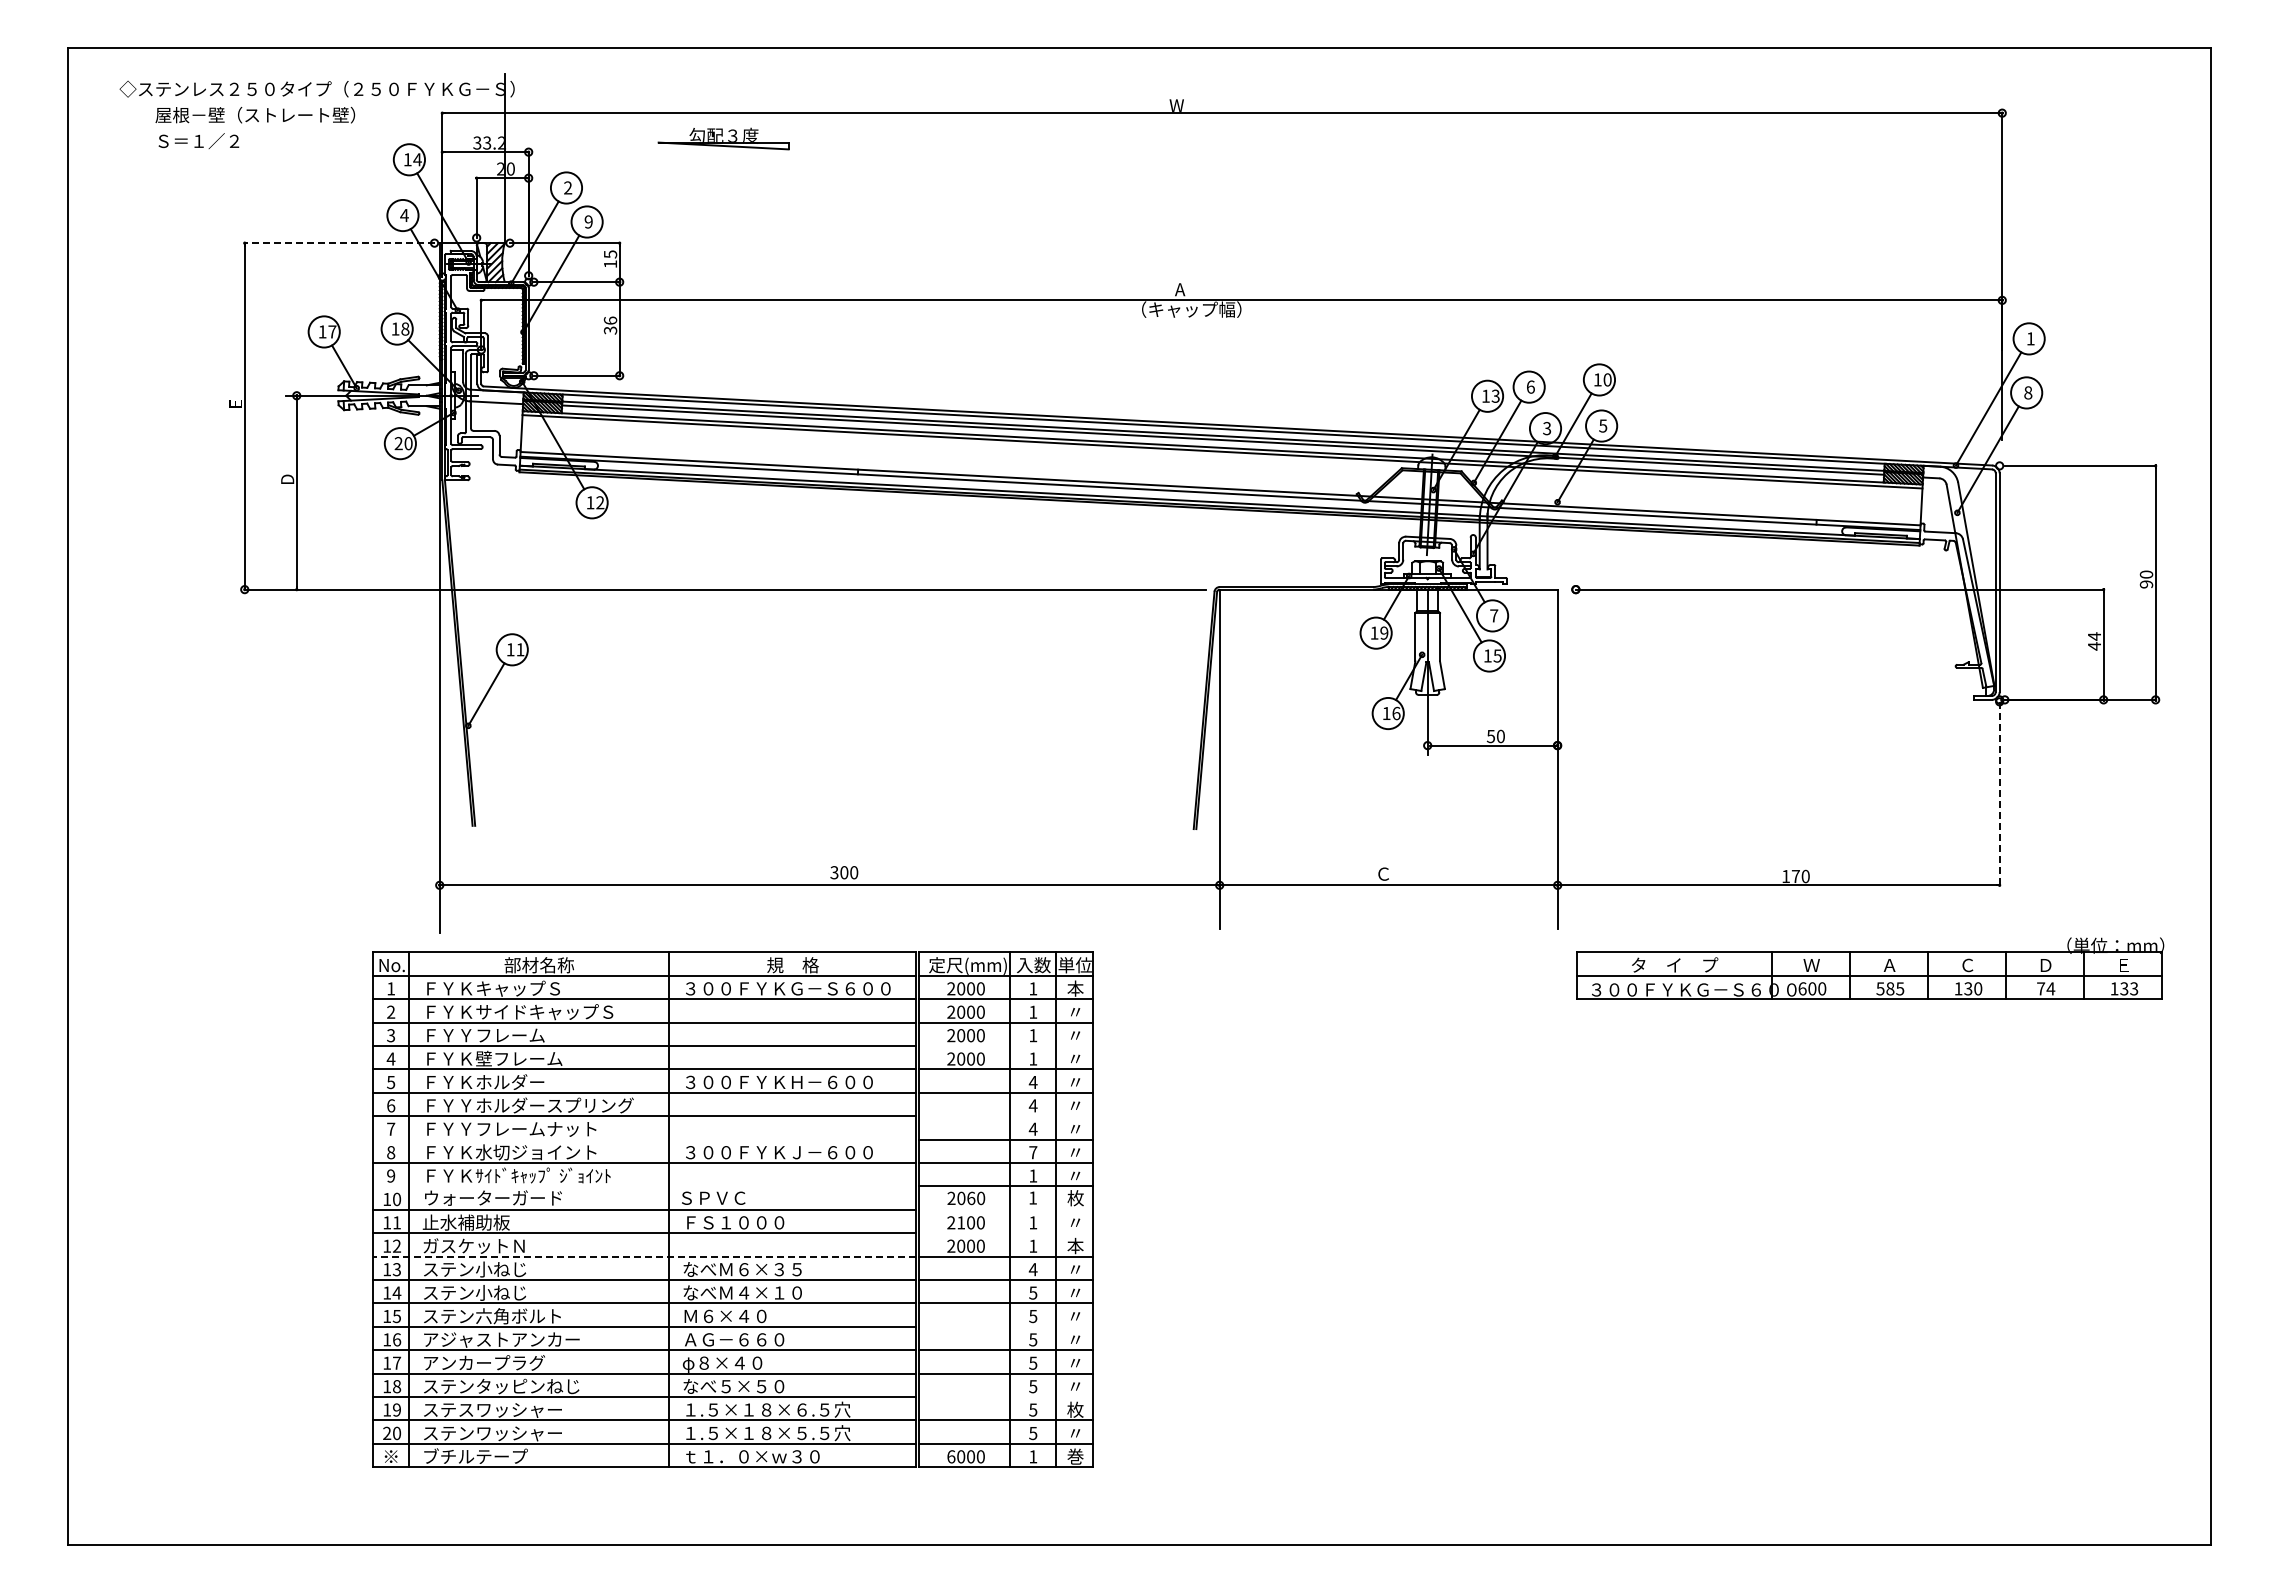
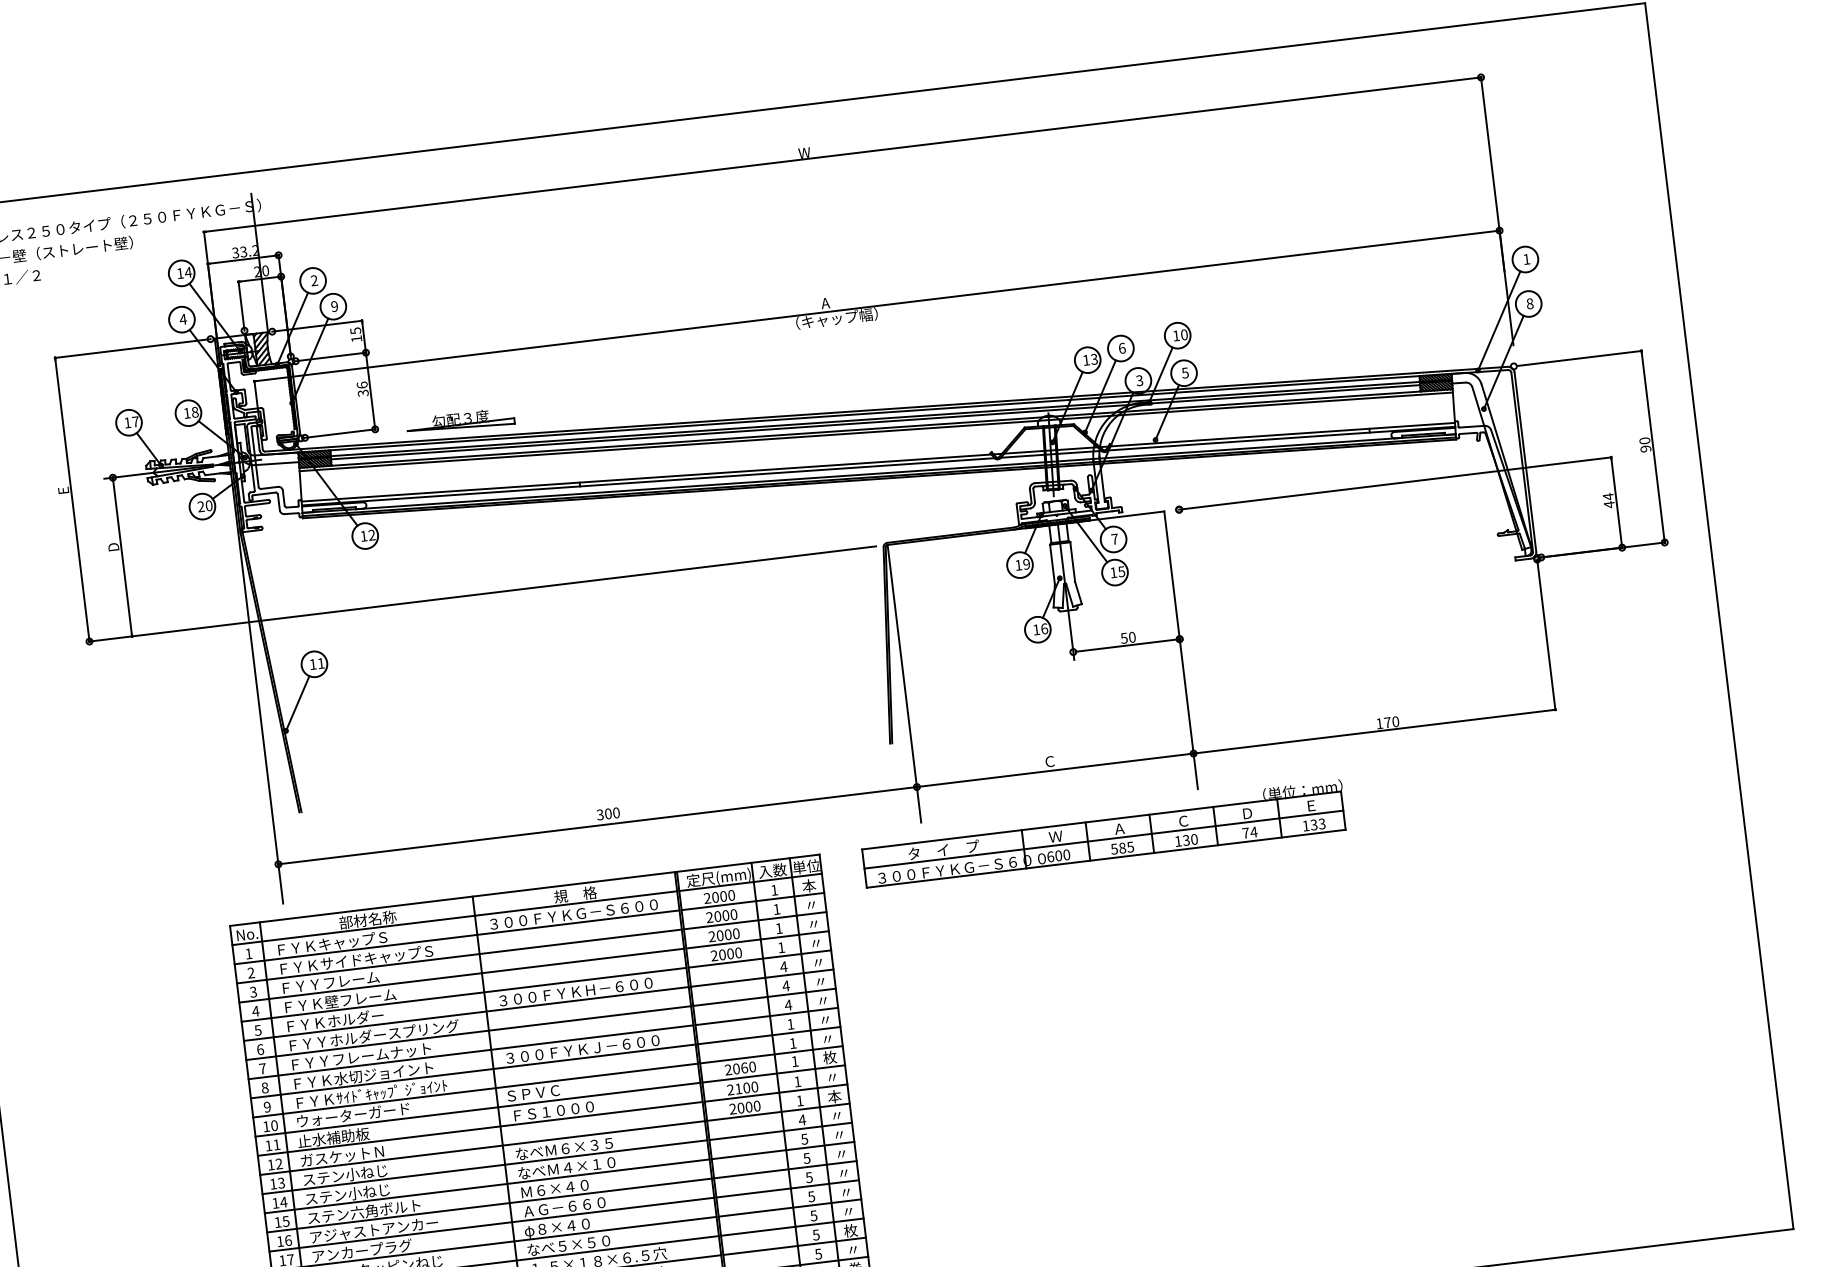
part: (723, 138) -> (460, 421), moved
line: (339, 243) -> (132, 348), dashed -> solid
line: (1999, 793) -> (1546, 634), dashed -> solid
part: (1870, 968) -> (1104, 833), moved
line: (1005, 1046) -> (757, 940), added
line: (1005, 1116) -> (764, 997), added
line: (643, 1139) -> (470, 1052), added
text: (1033, 1152) -> (790, 1024), 7 -> 1
line: (643, 1186) -> (475, 1090), added
line: (1005, 1209) -> (773, 1073), added
line: (1005, 1233) -> (776, 1093), added
line: (644, 1256) -> (482, 1147), dashed -> solid
line: (1005, 1326) -> (785, 1169), added
line: (1005, 1397) -> (792, 1227), added

